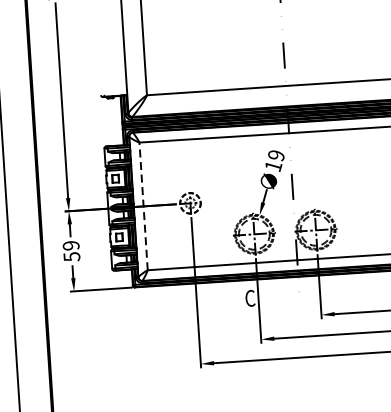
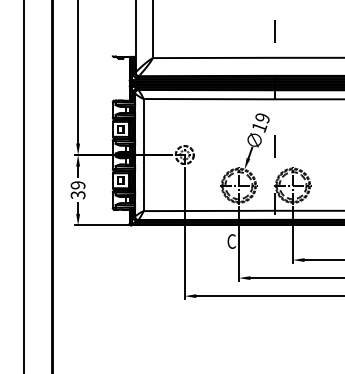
line: (143, 205) -> (143, 154), dashed -> solid
text: (71, 256) -> (77, 194), 59 -> 39

